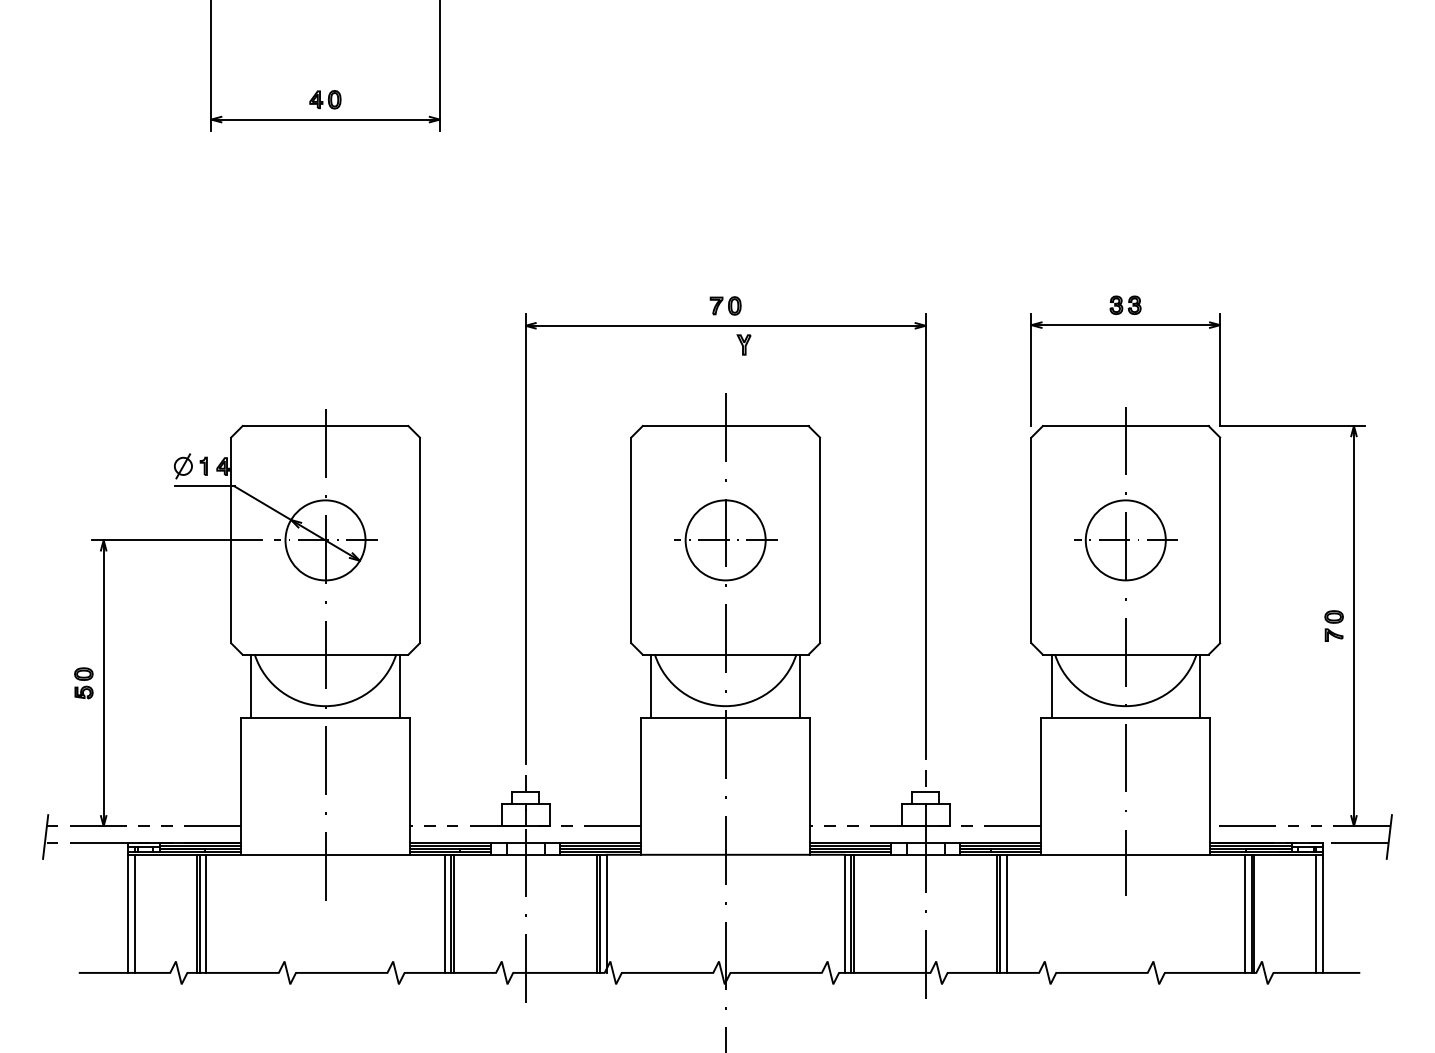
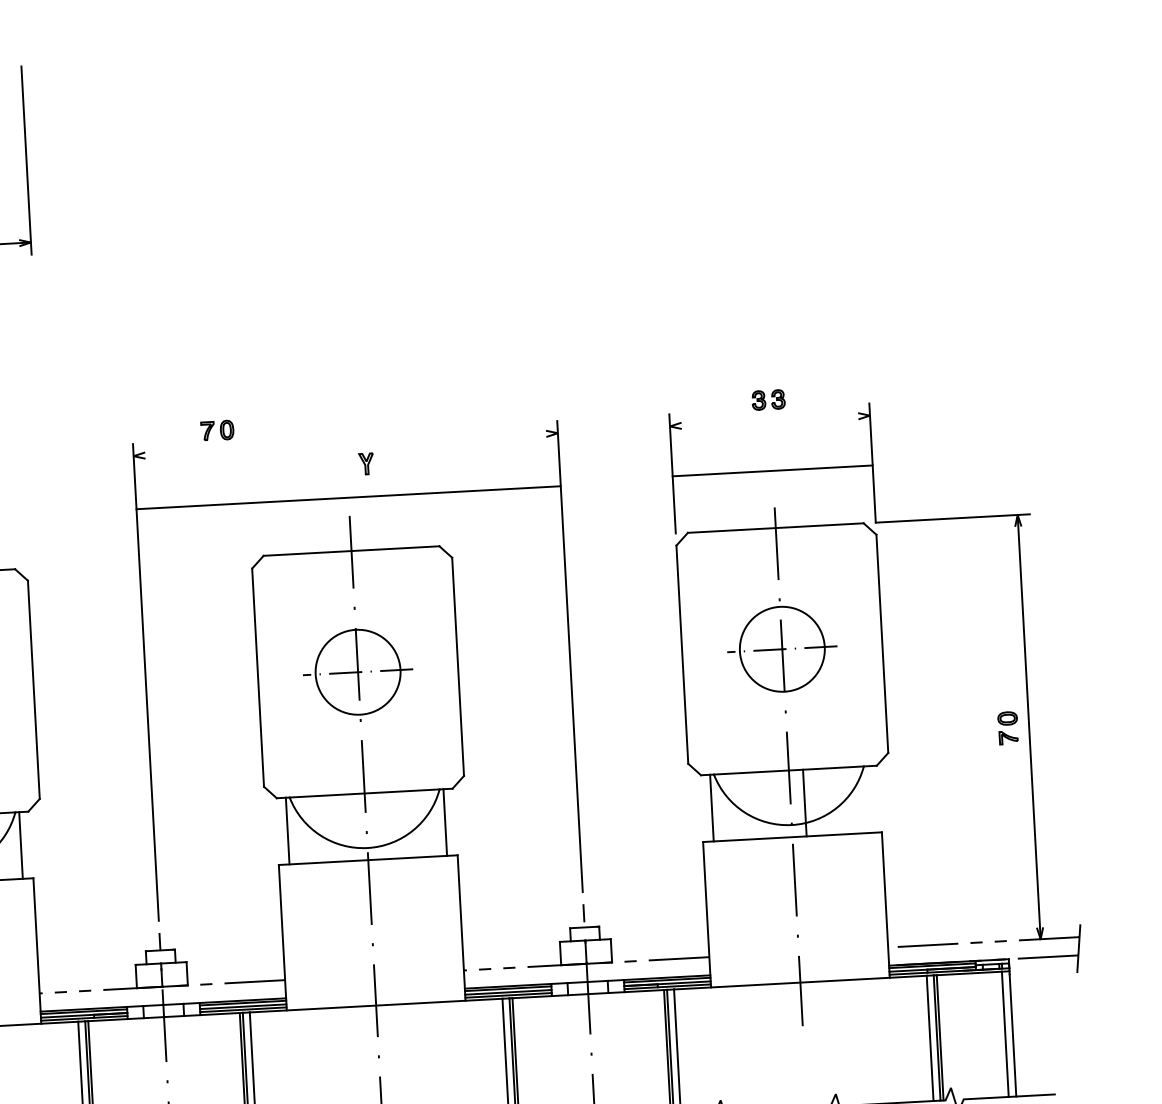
part: (725, 305) -> (217, 430), moved
line: (725, 325) -> (348, 497), moved
line: (1125, 325) -> (772, 471), moved
line: (1200, 685) -> (805, 802), moved

